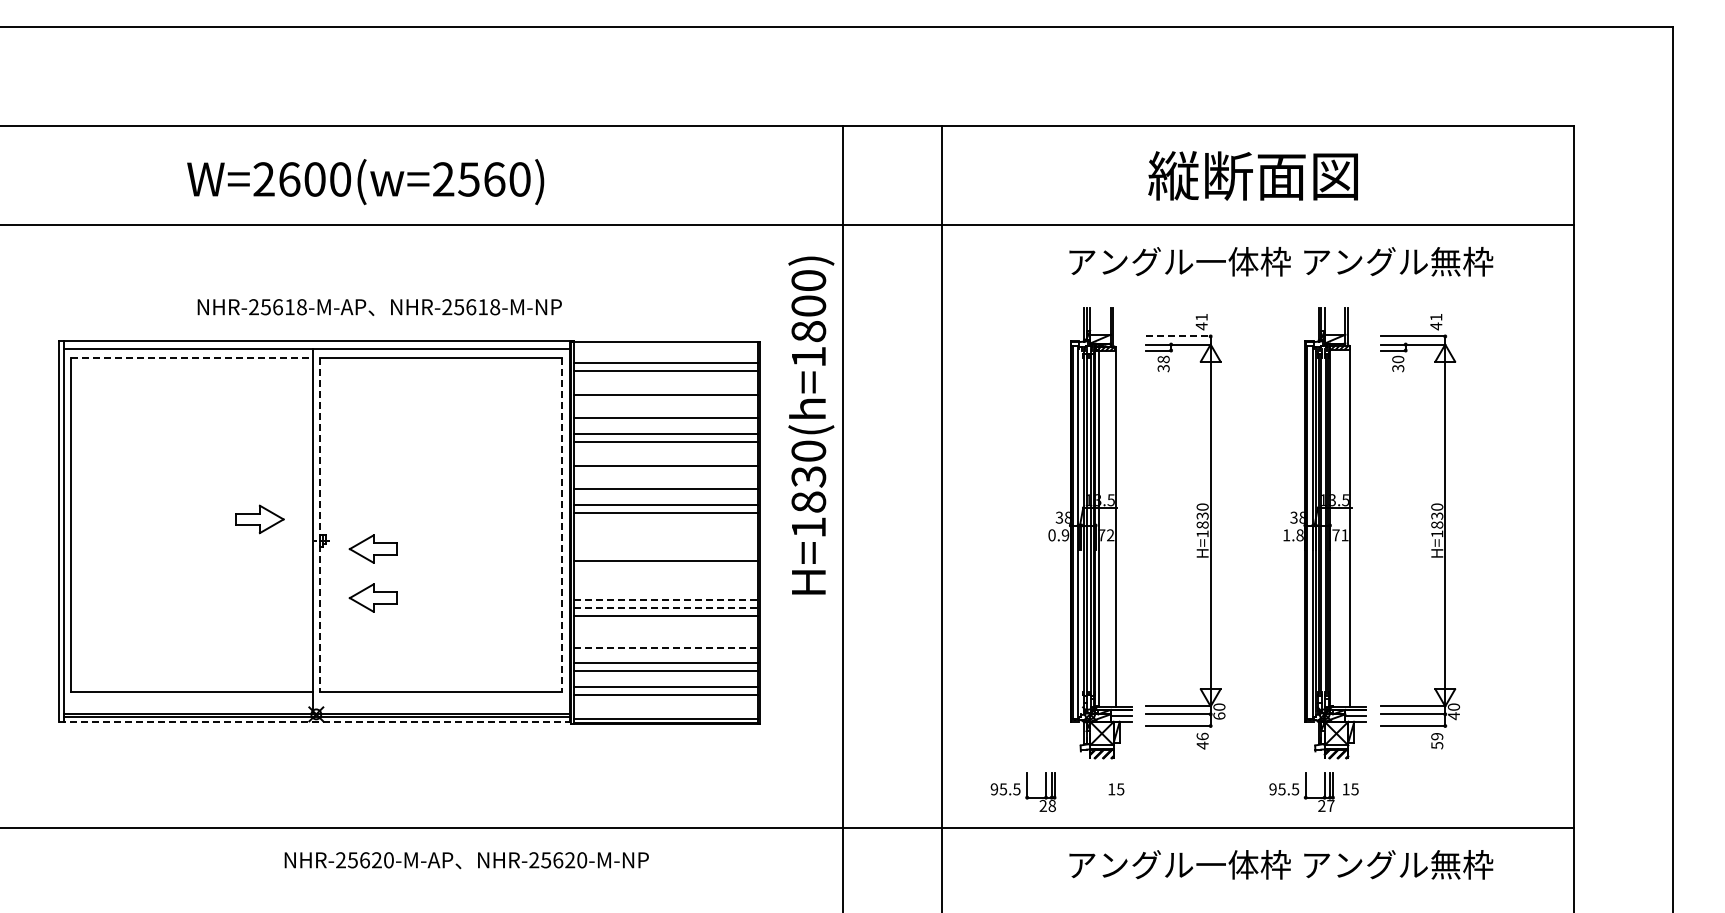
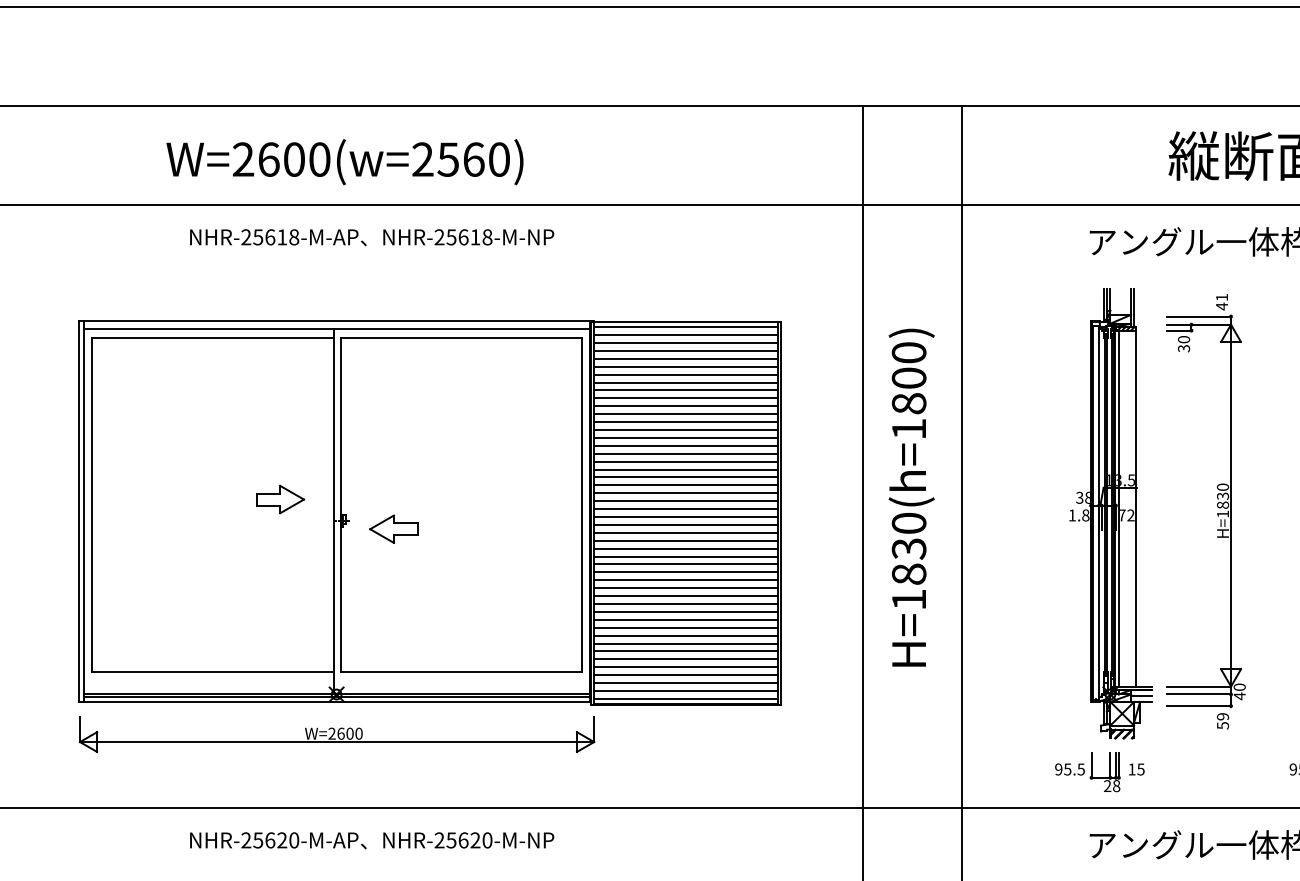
text: (365, 182) -> (344, 162), moved
text: (379, 307) -> (371, 237), moved
line: (1179, 336) -> (1199, 316), dashed -> solid
line: (665, 347) -> (685, 327), added
line: (665, 354) -> (685, 334), added
line: (192, 357) -> (212, 337), dashed -> solid
text: (1163, 359) -> (1183, 339), 38 -> 30
line: (665, 378) -> (685, 358), added
line: (665, 386) -> (685, 366), added
line: (665, 402) -> (685, 382), added
line: (665, 410) -> (685, 390), added
text: (811, 425) -> (911, 497), moved
line: (665, 426) -> (685, 406), added
line: (665, 449) -> (685, 429), added
line: (665, 457) -> (685, 437), added
line: (665, 473) -> (685, 453), added
line: (665, 481) -> (685, 461), added
line: (665, 497) -> (685, 477), added
line: (665, 521) -> (685, 501), added
line: (320, 525) -> (340, 505), dashed -> solid
line: (562, 525) -> (582, 505), dashed -> solid
line: (665, 528) -> (685, 508), added
text: (1058, 535) -> (1078, 515), 0.9 -> 1.8
line: (665, 536) -> (685, 516), added
line: (665, 544) -> (685, 524), added
line: (665, 552) -> (685, 532), added
line: (665, 568) -> (685, 548), added
line: (665, 576) -> (685, 556), added
line: (665, 584) -> (685, 564), added
line: (665, 592) -> (685, 572), added
part: (372, 597) -> (392, 577), removed
line: (665, 600) -> (685, 580), dashed -> solid
line: (665, 608) -> (685, 588), dashed -> solid
line: (665, 623) -> (685, 603), added
line: (665, 631) -> (685, 611), added
line: (665, 639) -> (685, 619), added
line: (665, 647) -> (685, 627), dashed -> solid
line: (665, 655) -> (685, 635), added
line: (665, 679) -> (685, 659), added
line: (665, 702) -> (685, 682), added
line: (665, 710) -> (685, 690), added
text: (1219, 716) -> (1239, 696), 60 -> 40
line: (314, 722) -> (334, 702), dashed -> solid
text: (1202, 740) -> (1222, 720), 46 -> 59
part: (316, 754) -> (336, 734), added
part: (1023, 791) -> (1087, 771), moved
text: (466, 860) -> (371, 840), moved

